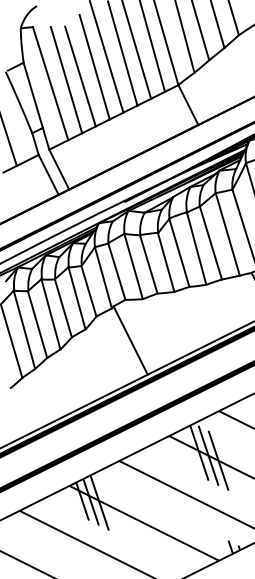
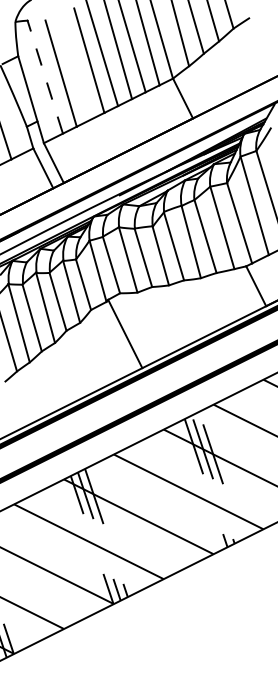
line: (79, 76) -> (74, 69), removed
line: (50, 83) -> (45, 76), solid -> dashed

